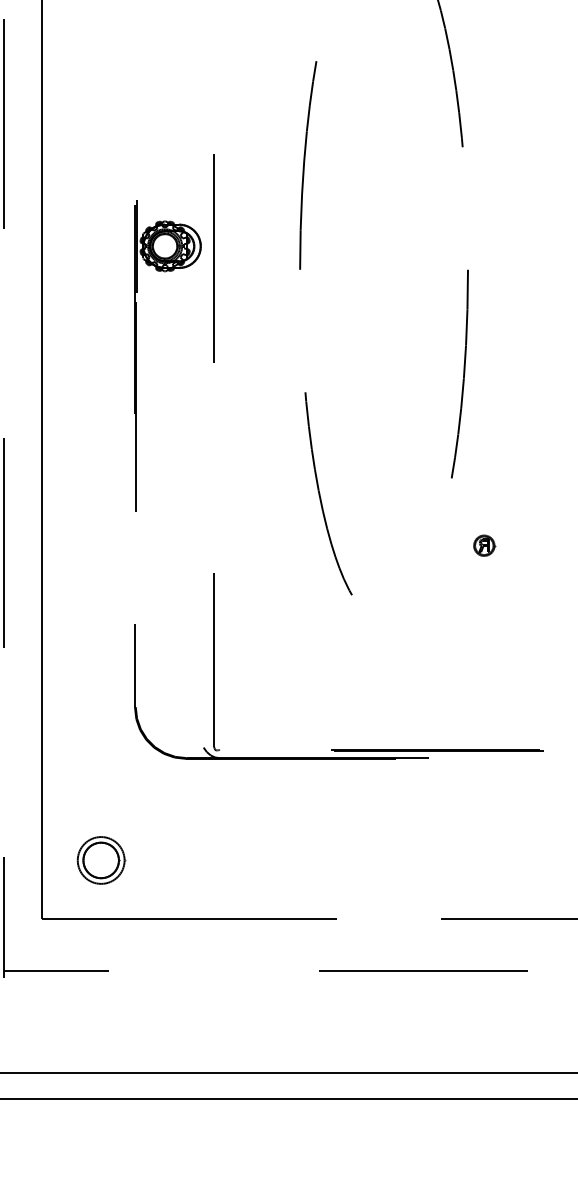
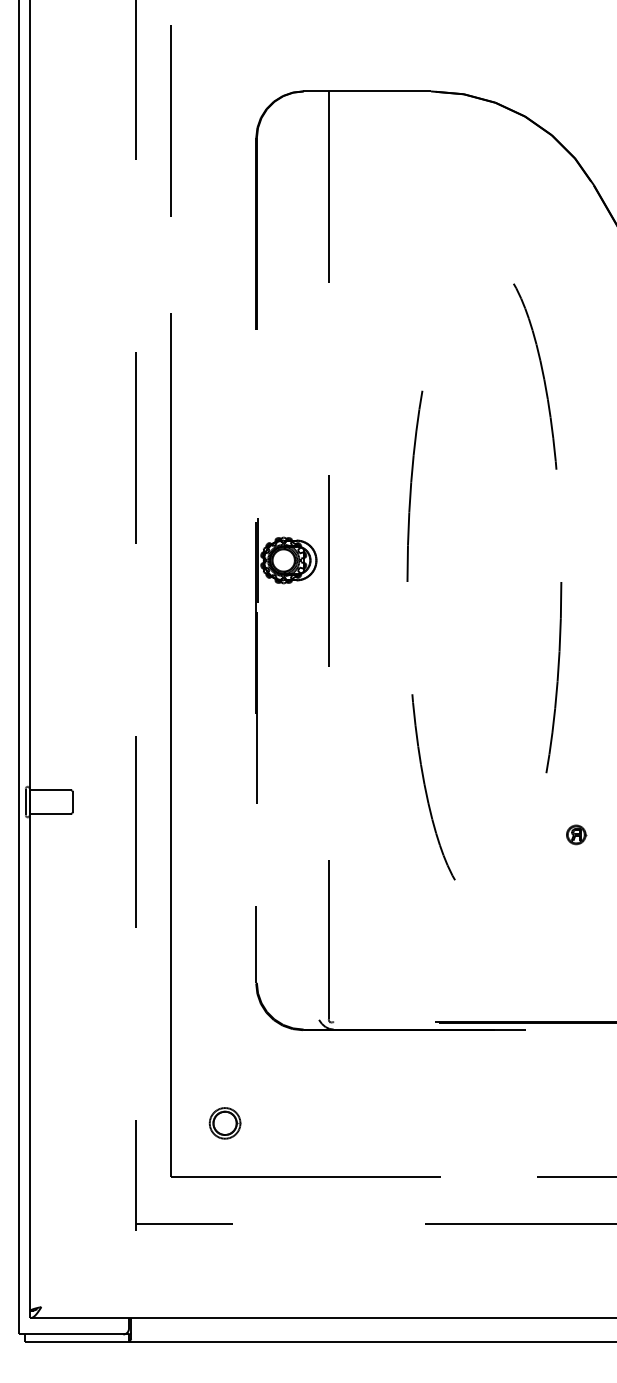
part: (100, 860) -> (224, 1123), size x0.71

